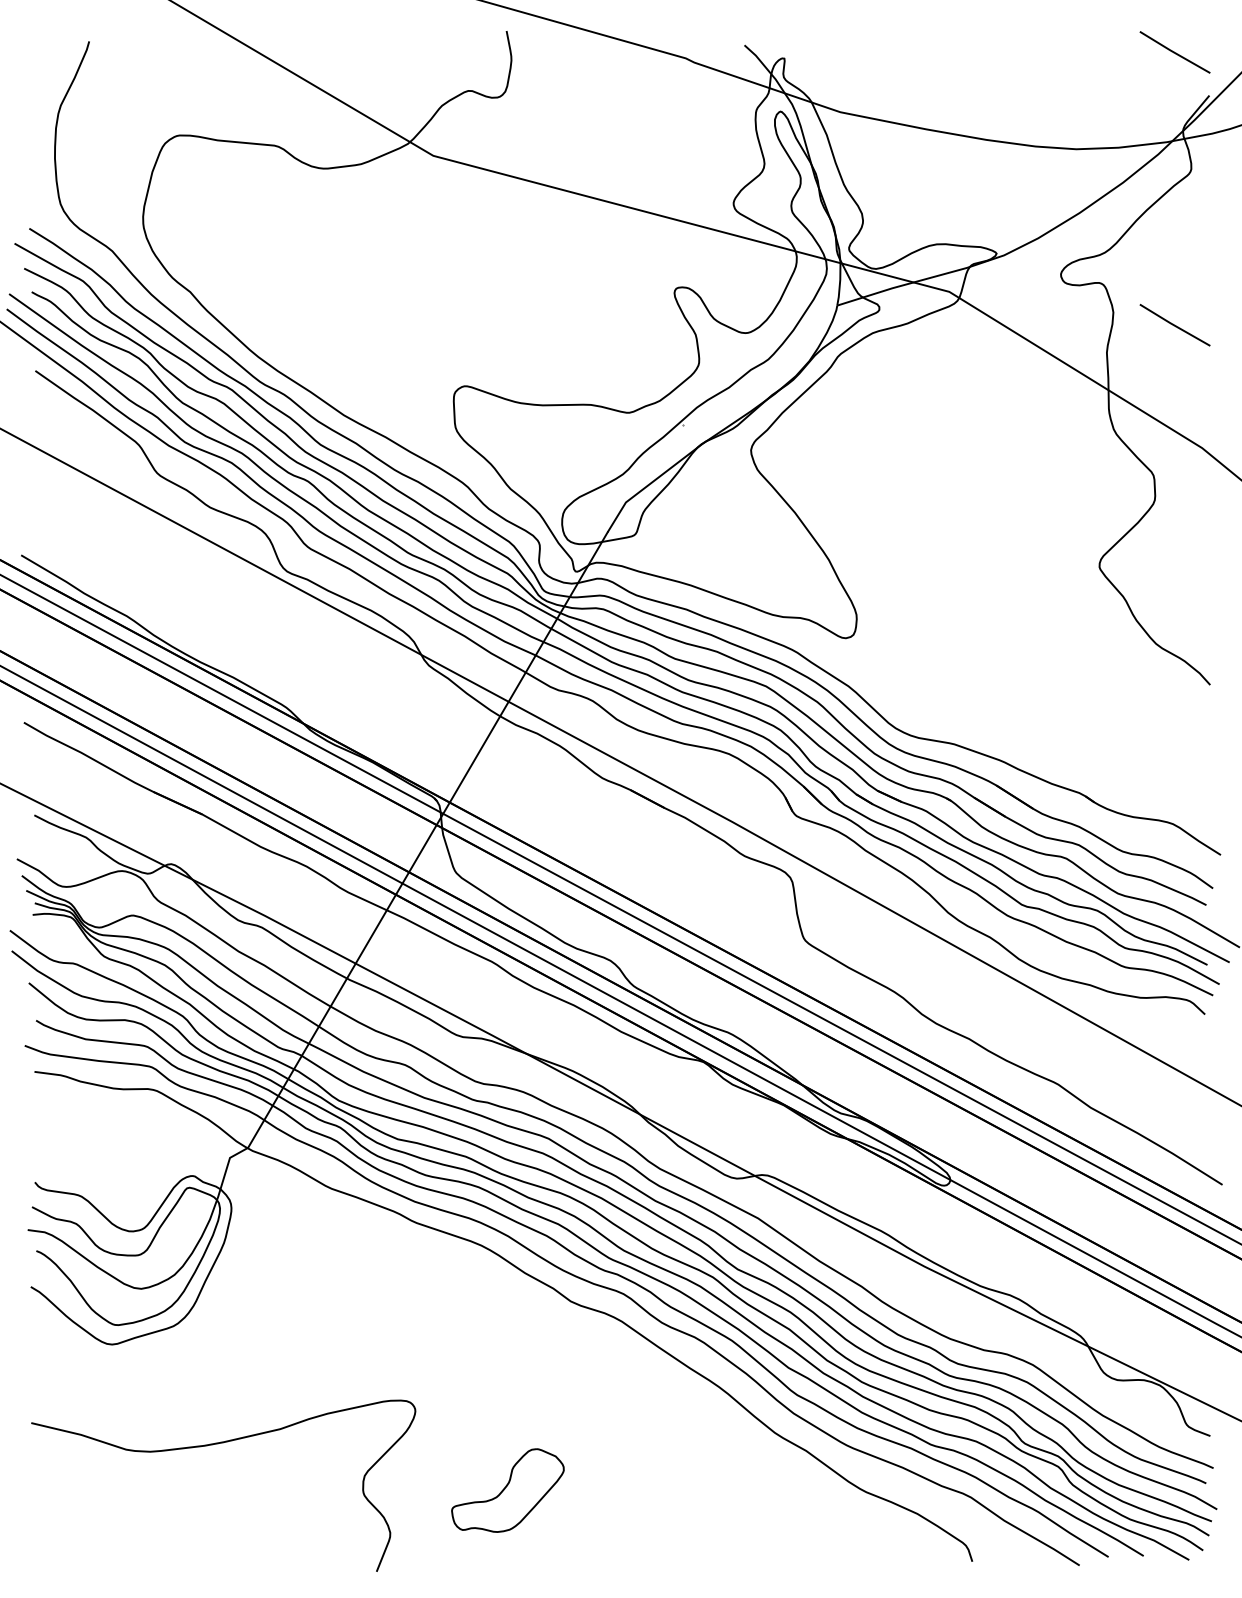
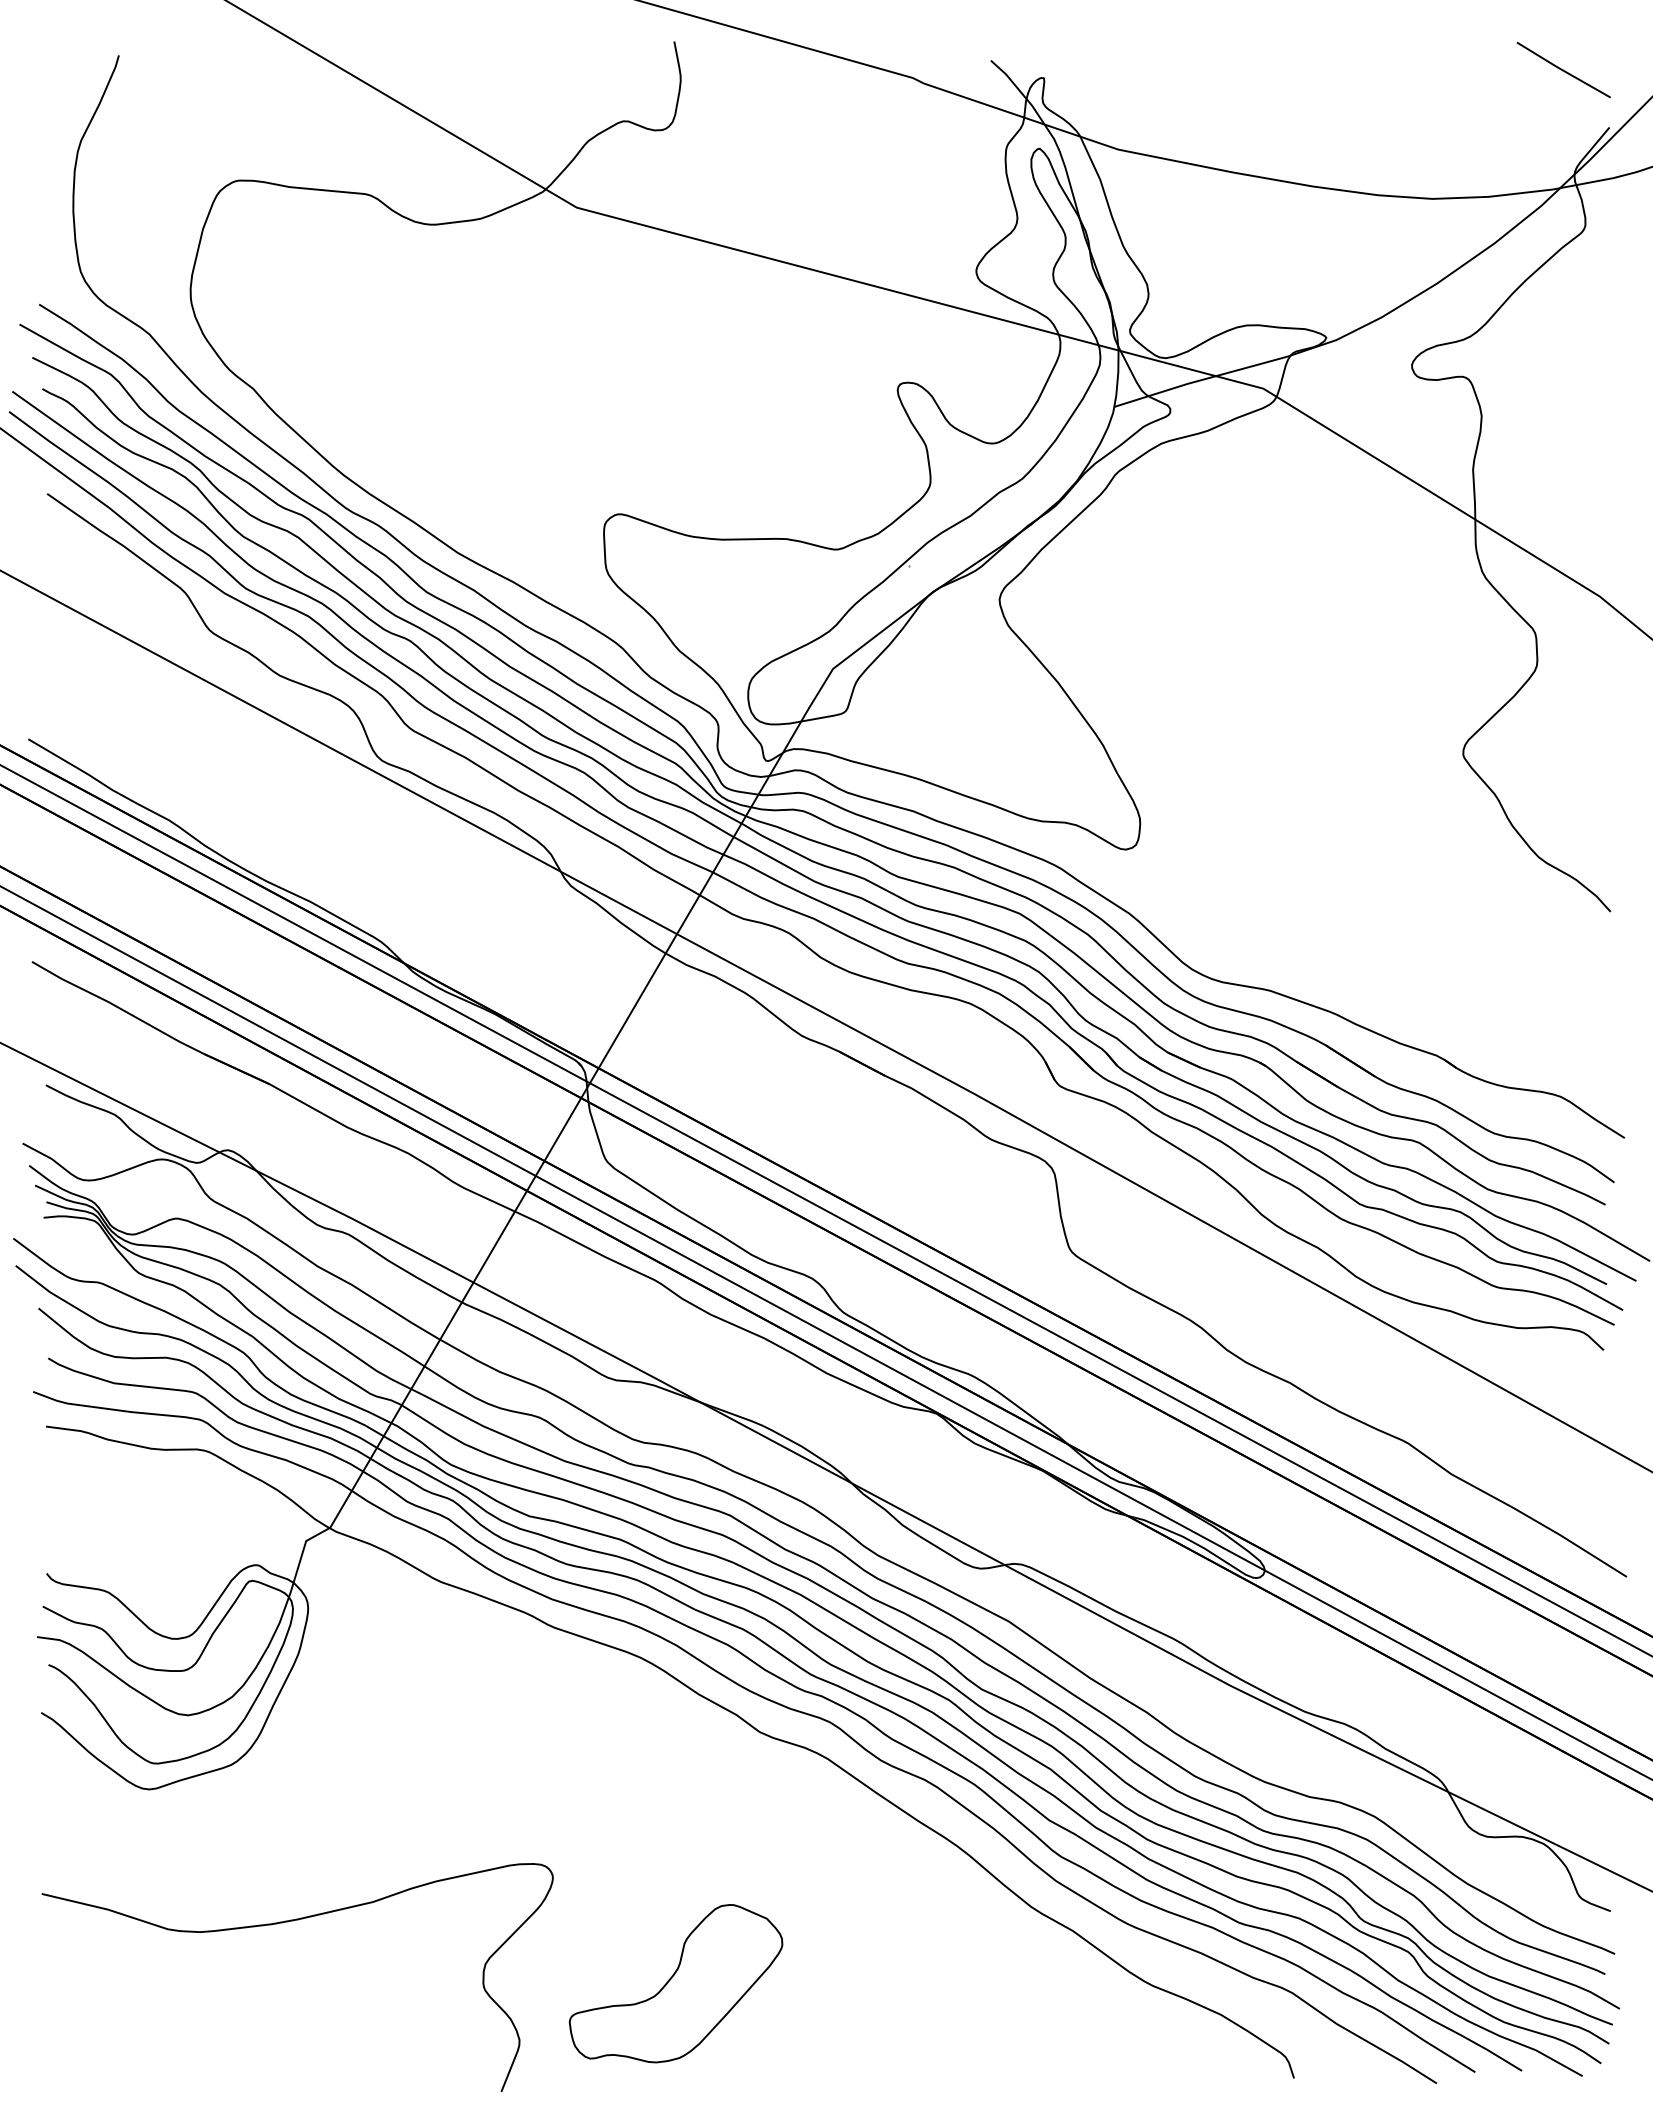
line: (1174, 324) -> (1563, 432), removed
part: (507, 1490) -> (675, 1983), size x1.43

